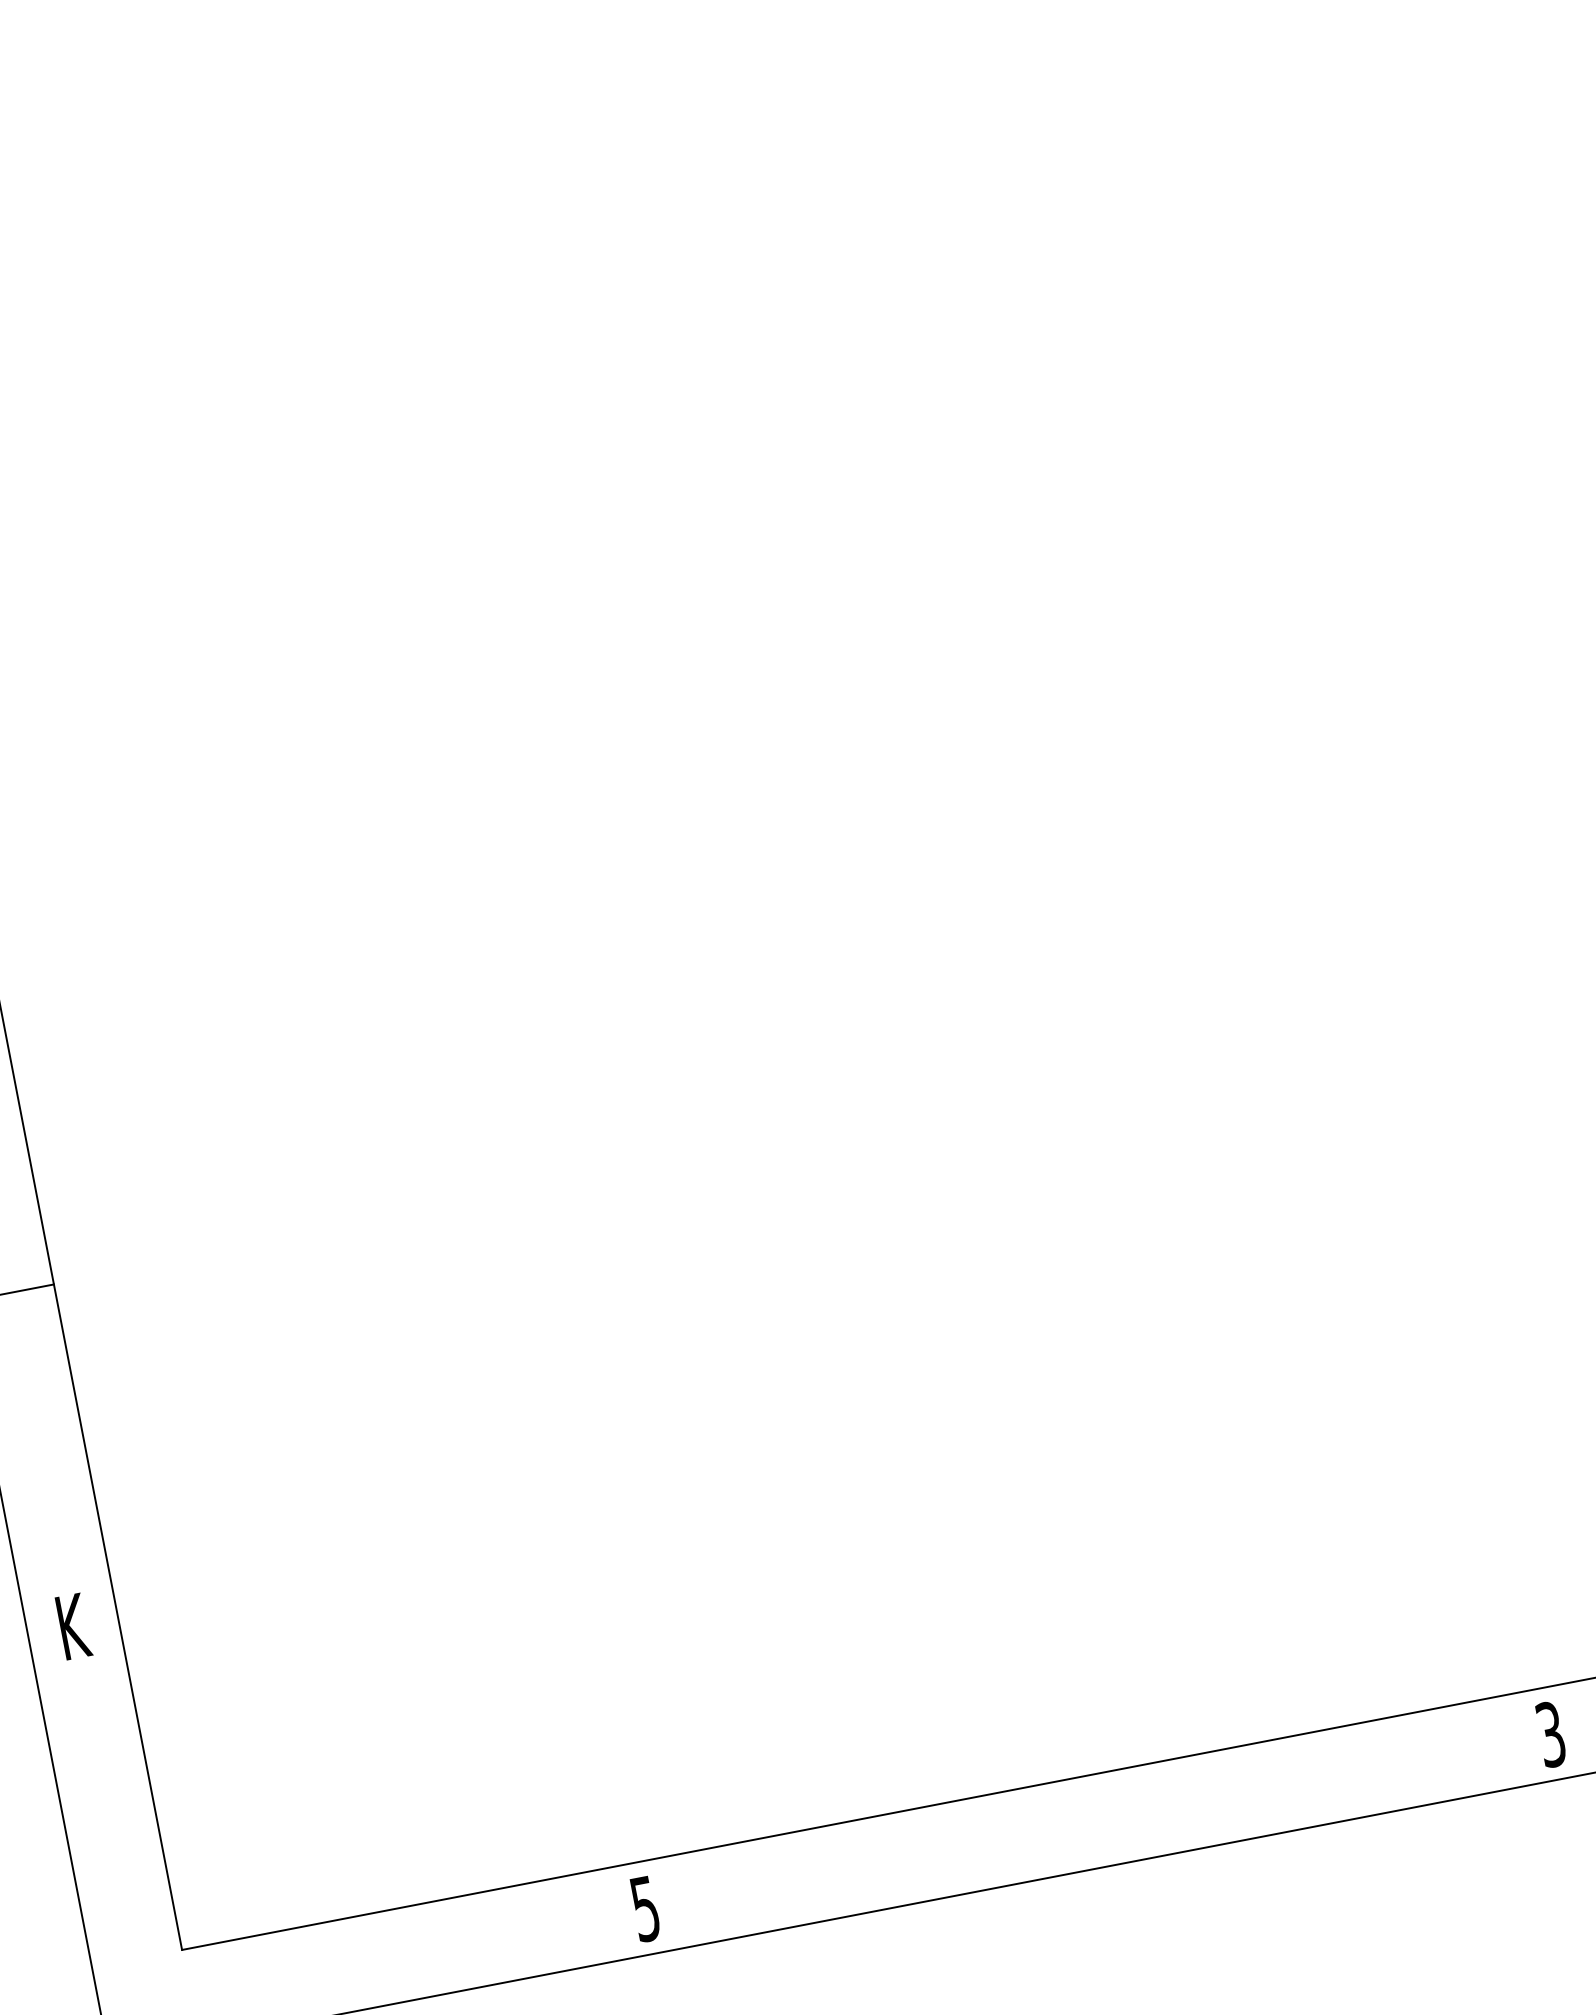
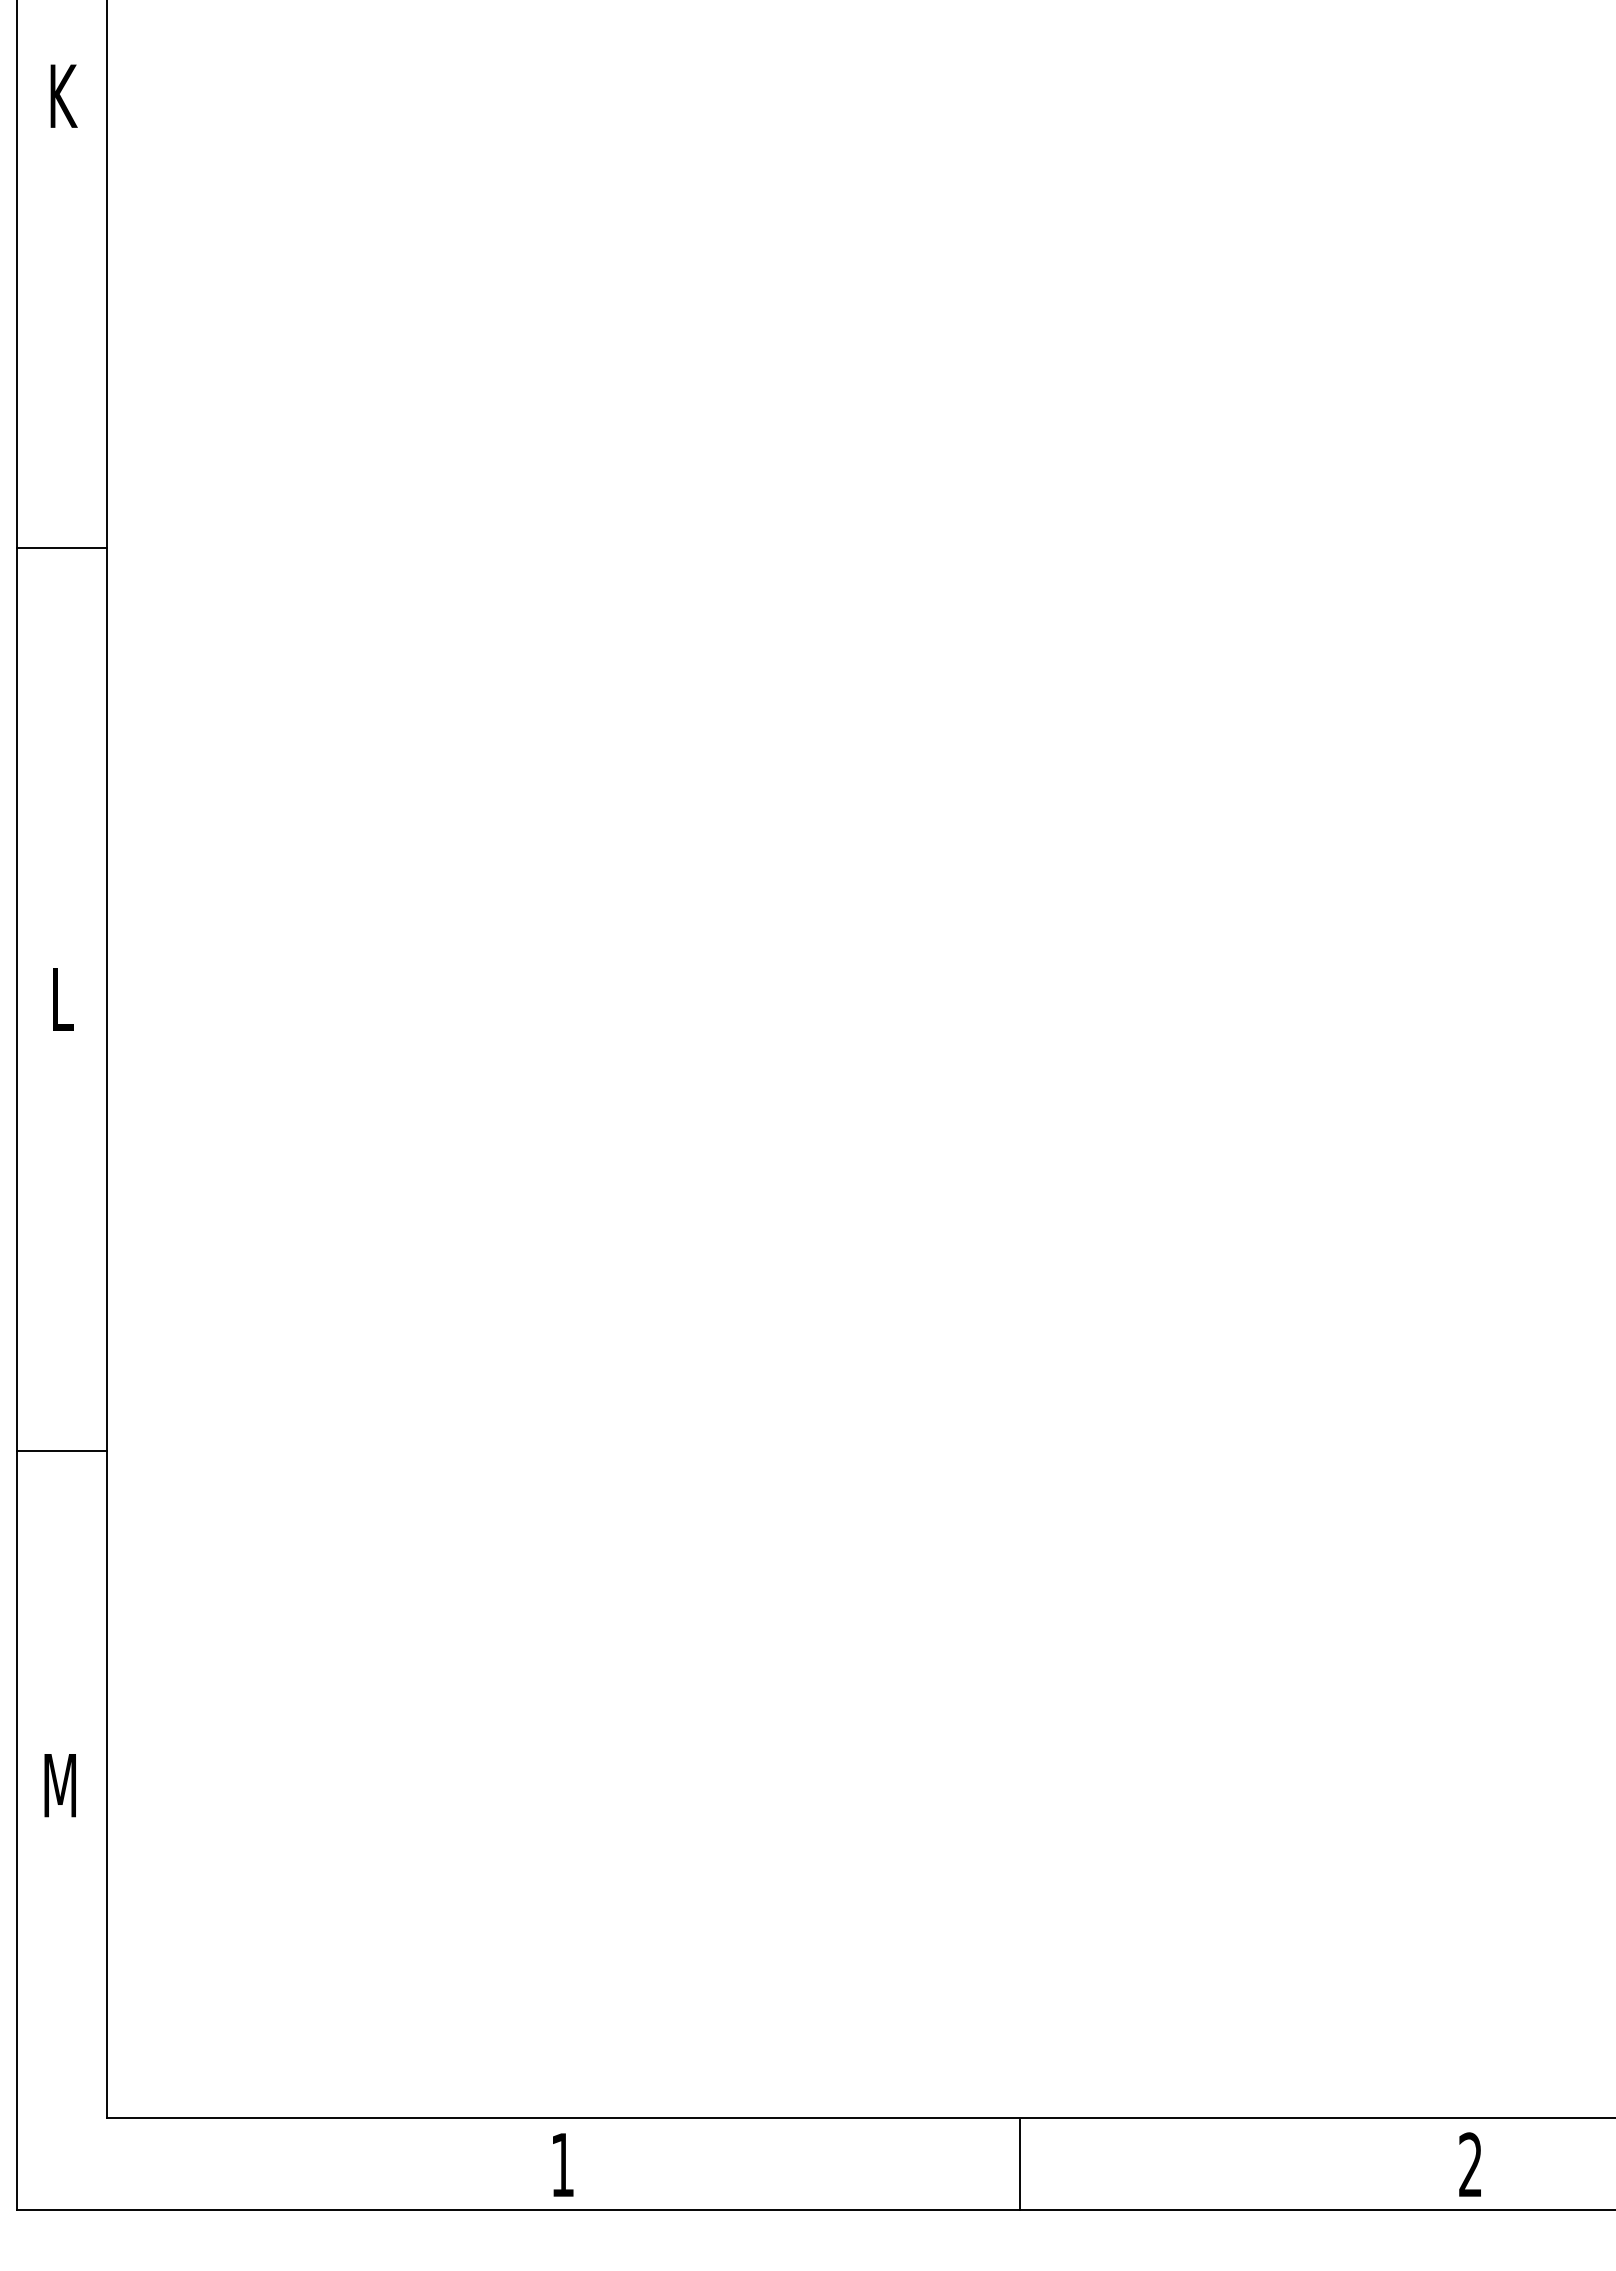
text: (71, 1626) -> (60, 1785), K -> M
text: (1550, 1734) -> (1470, 2164), 3 -> 2
line: (1100, 1820) -> (1019, 2164), added
text: (645, 1909) -> (562, 2165), 5 -> 1

